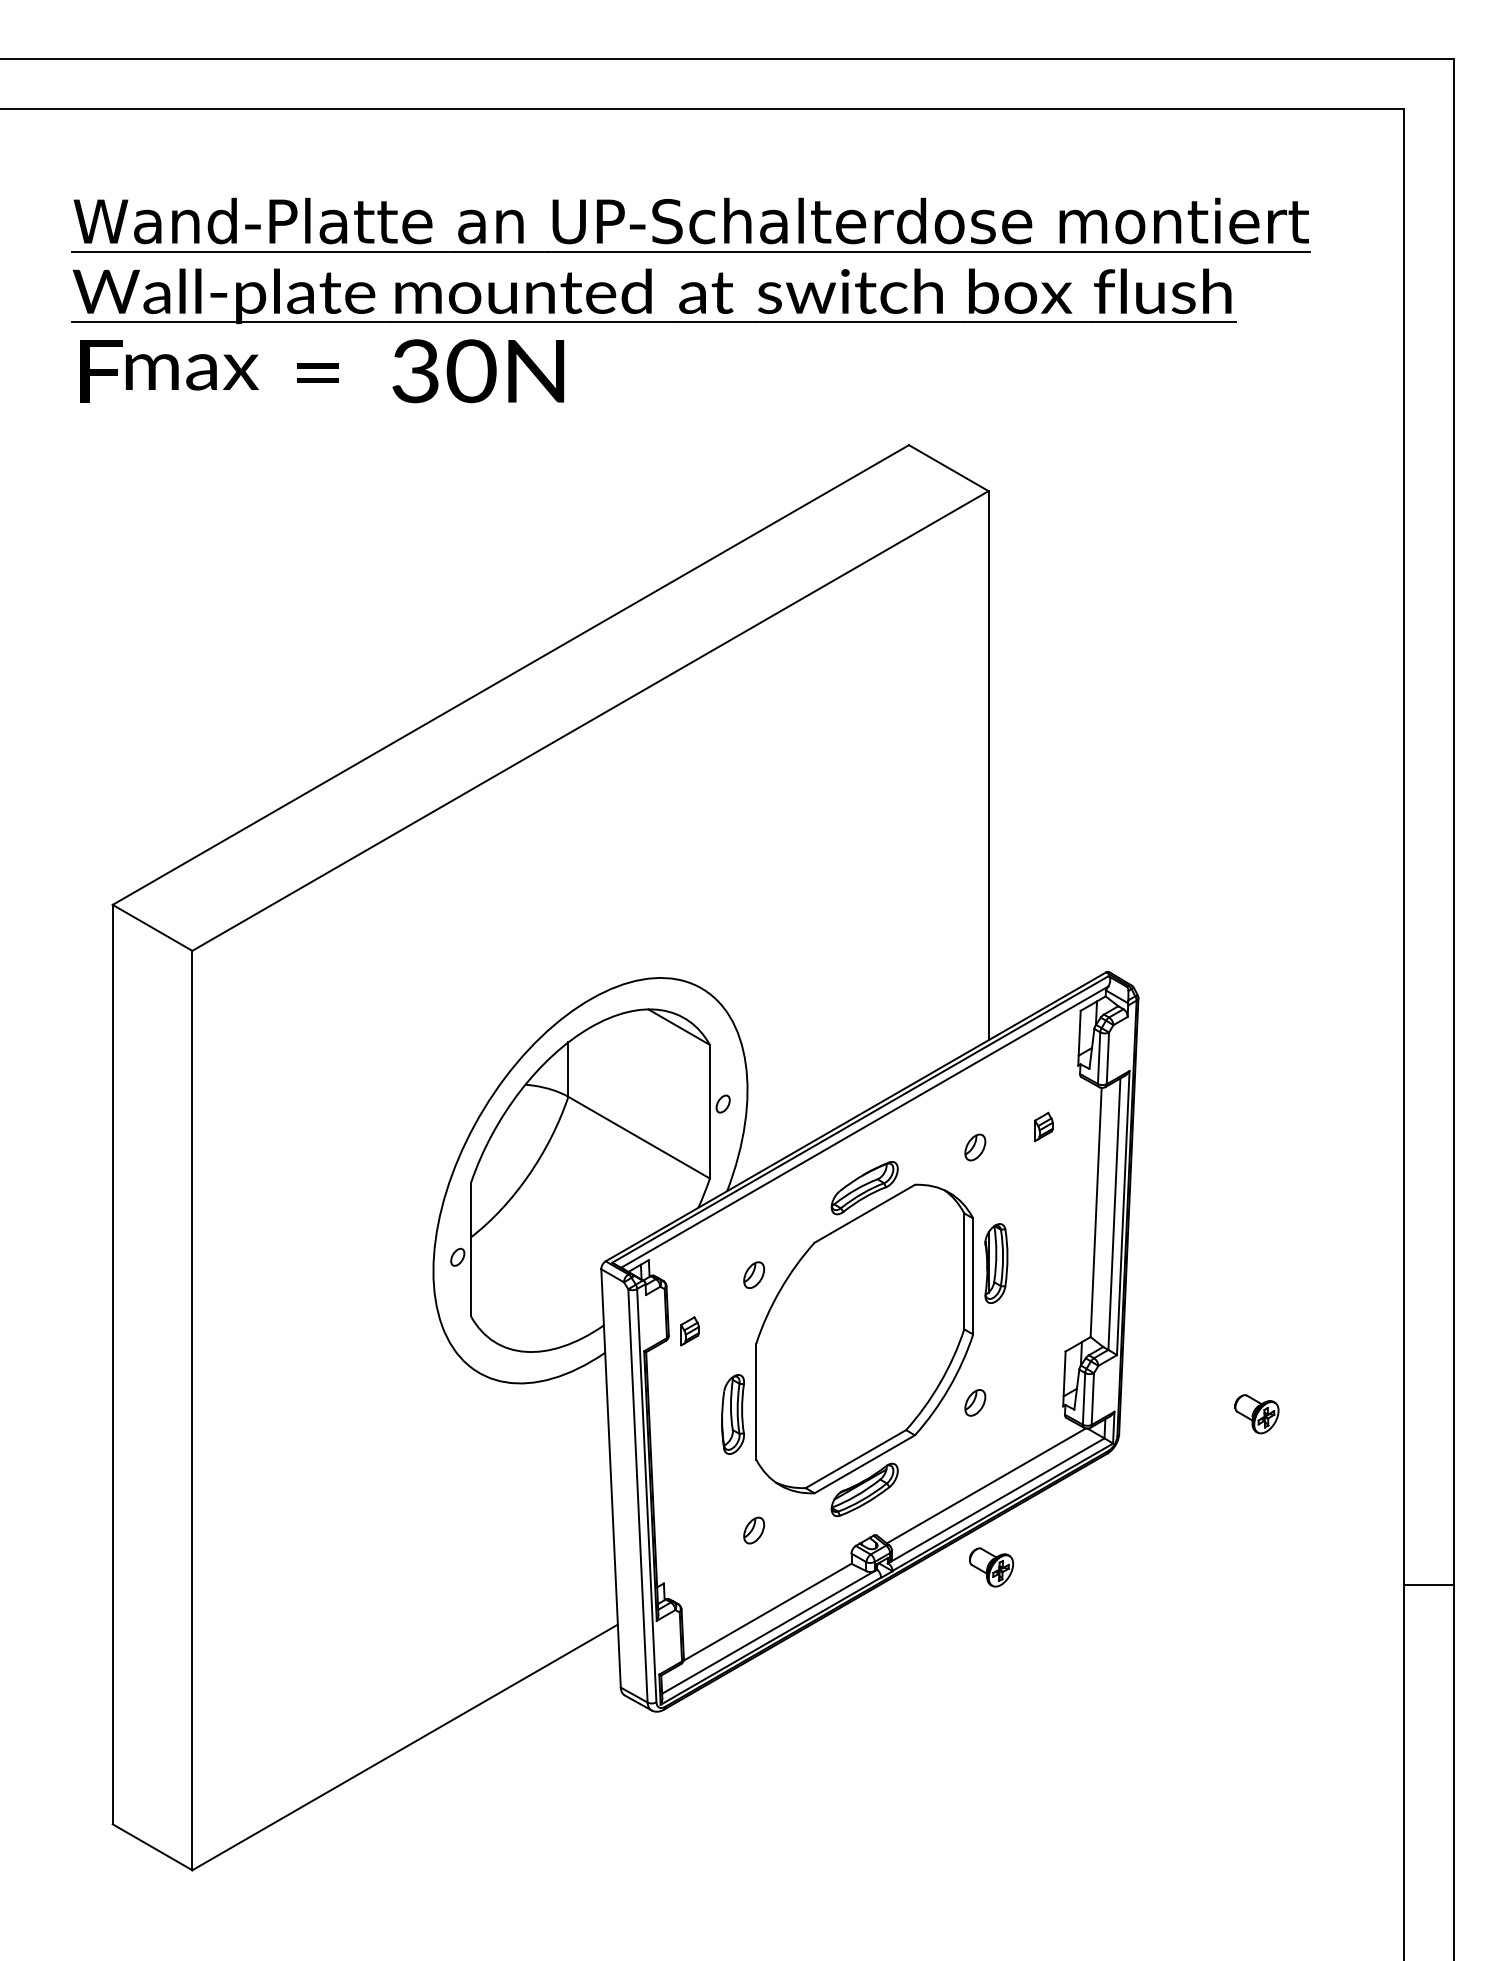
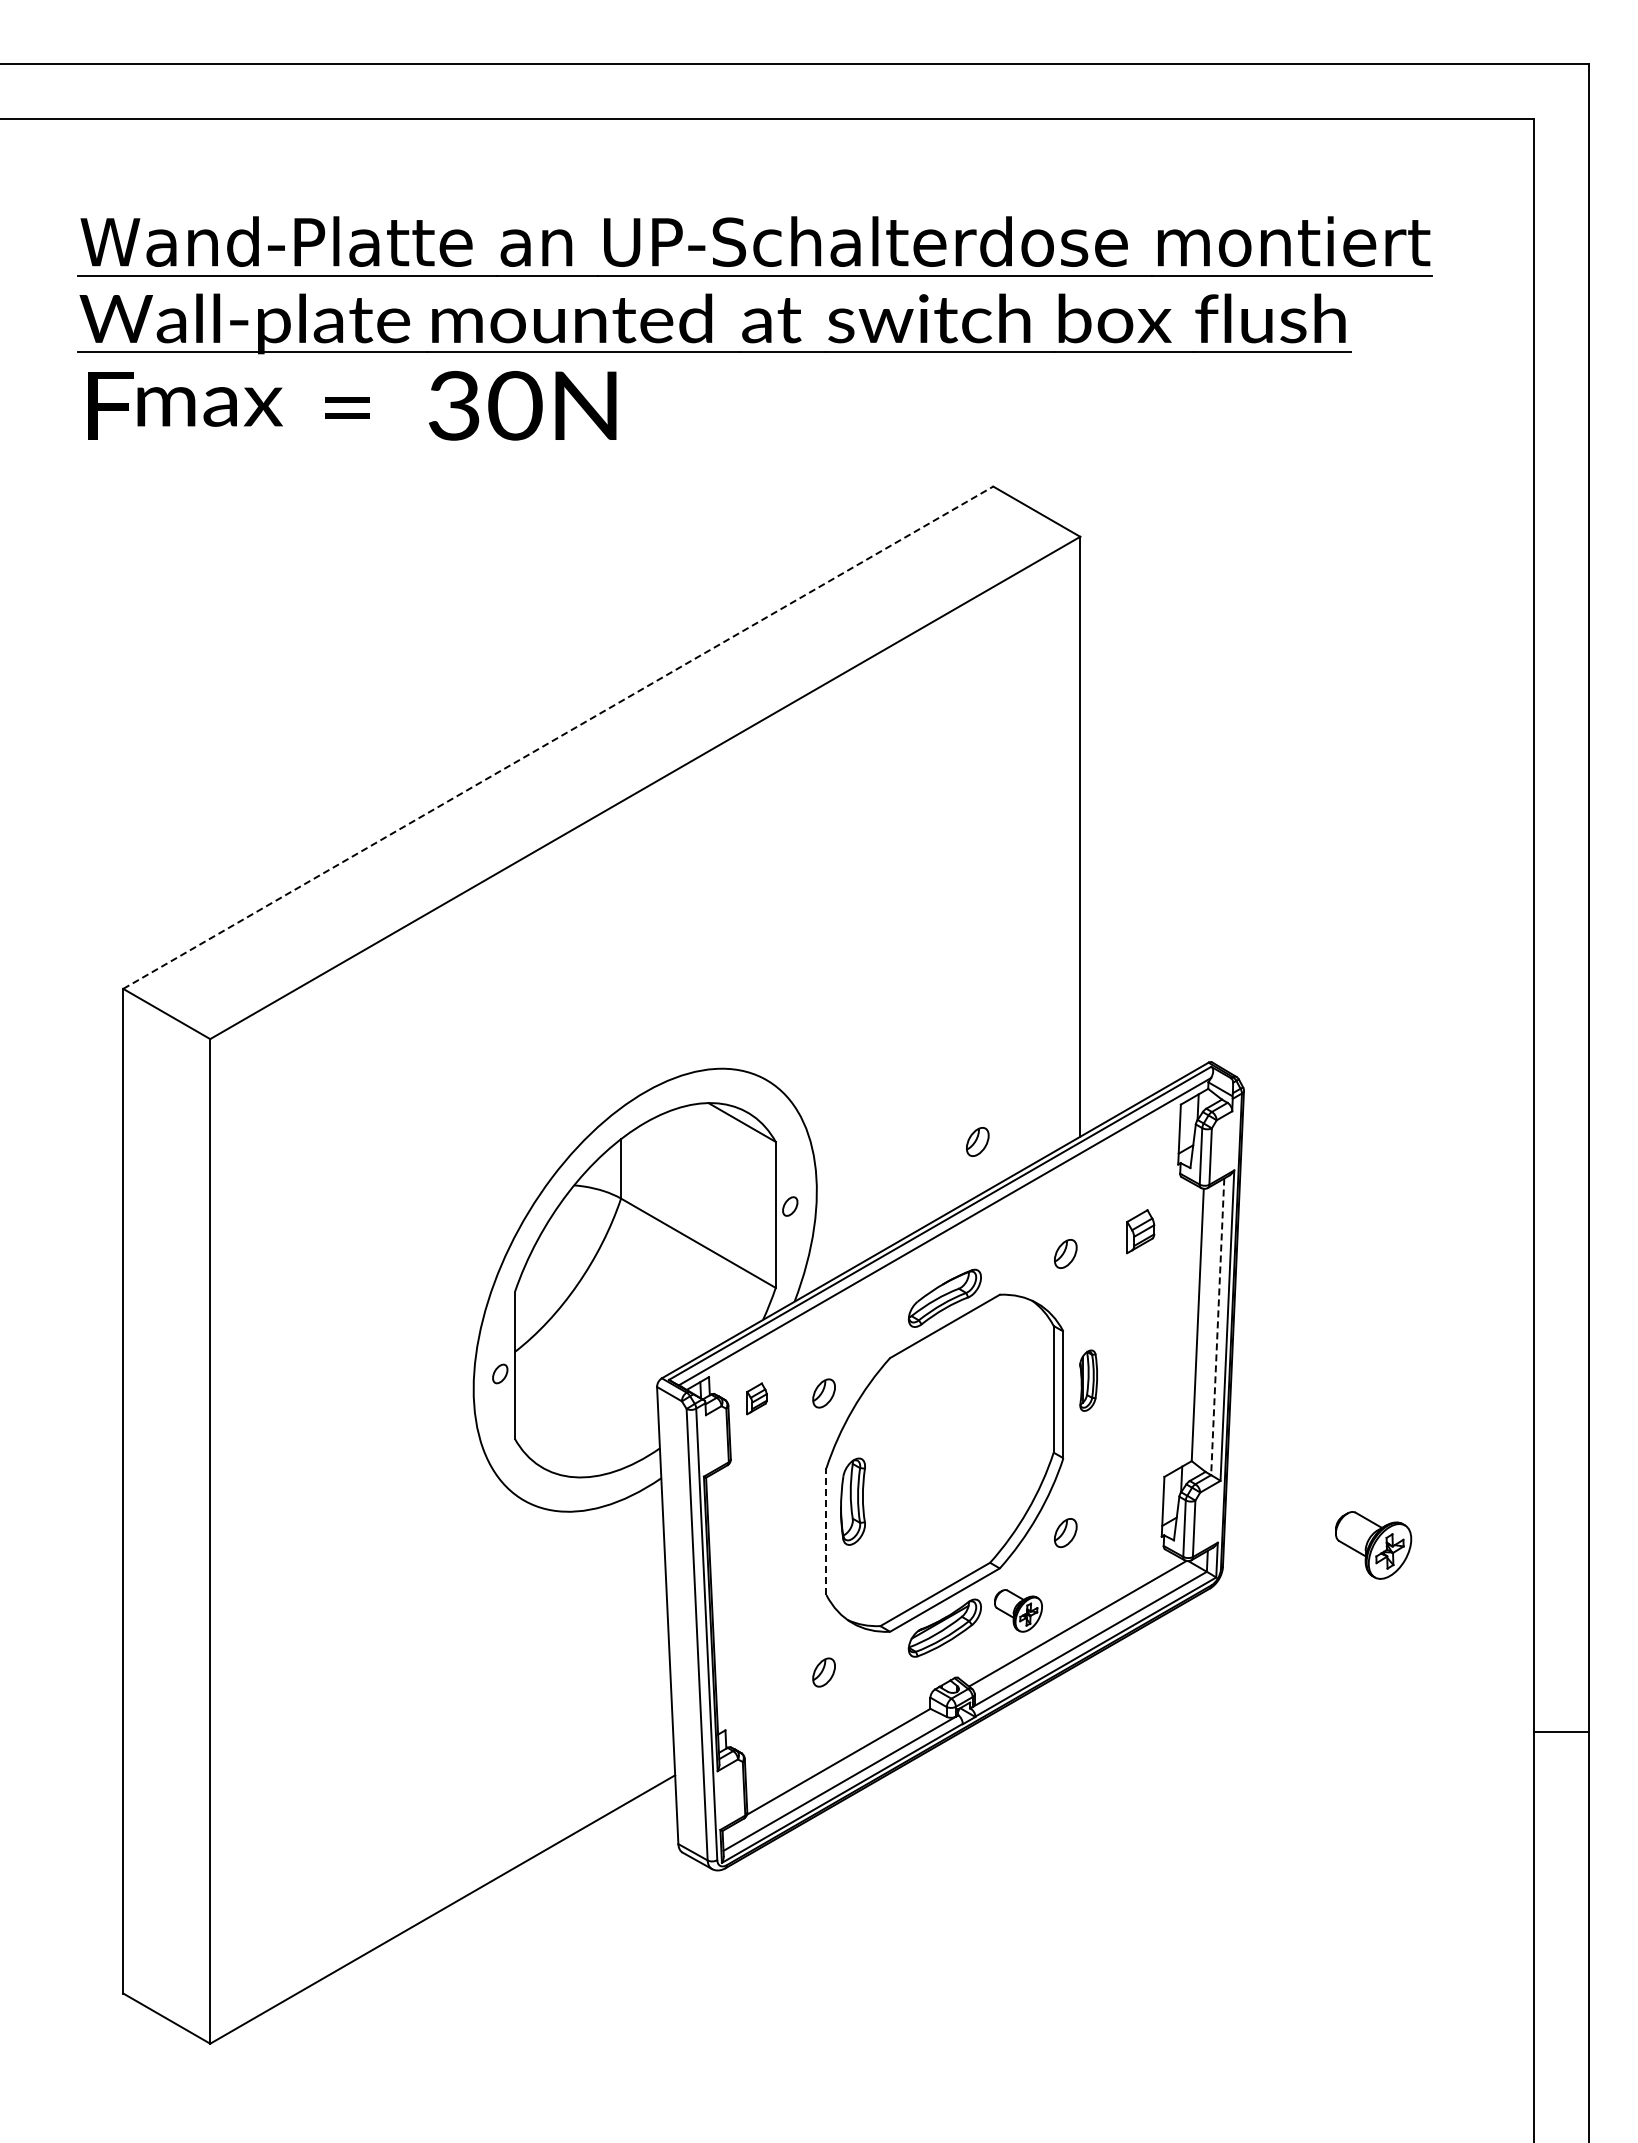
line: (511, 674) -> (558, 737), solid -> dashed
part: (894, 1044) -> (977, 1141), added
part: (1043, 1126) -> (1140, 1231), size x1.4
line: (1114, 1214) -> (1217, 1327), solid -> dashed
part: (996, 1263) -> (1088, 1380), size x0.7
part: (689, 1331) -> (756, 1398), moved
line: (756, 1401) -> (826, 1531), solid -> dashed
part: (732, 1414) -> (852, 1501), moved
part: (1256, 1414) -> (1373, 1545), size x1.6
part: (991, 1567) -> (1018, 1610), moved

